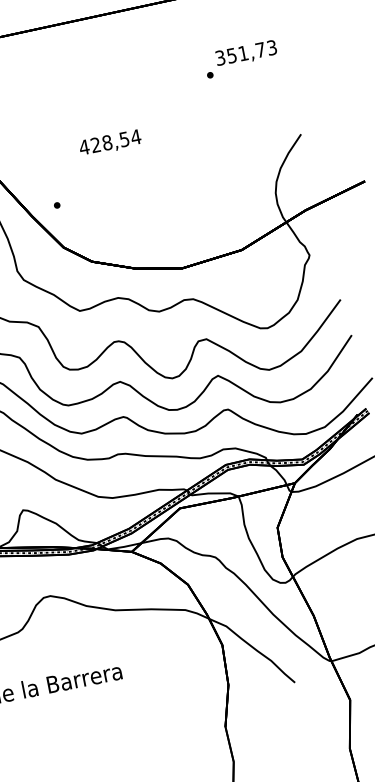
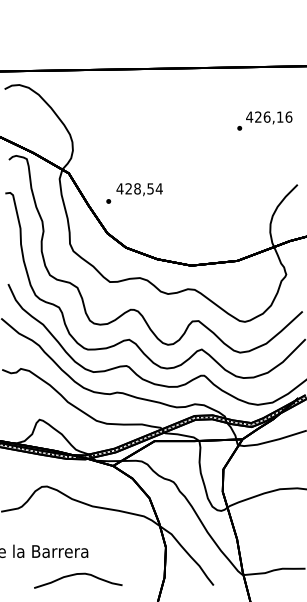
text: (246, 51) -> (269, 116), 351,73 -> 426,16
text: (110, 143) -> (139, 189), moved
curve: (112, 705) -> (76, 575), added

